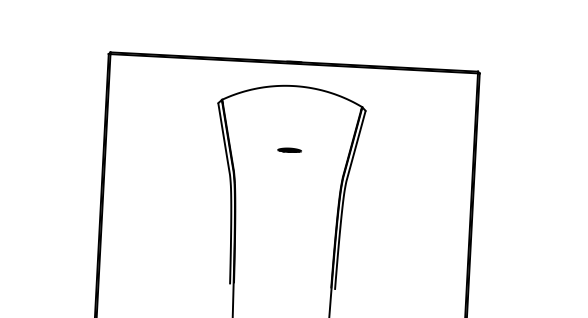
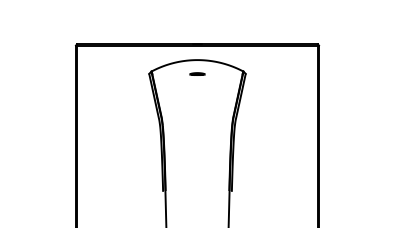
line: (289, 149) -> (197, 73), moved

